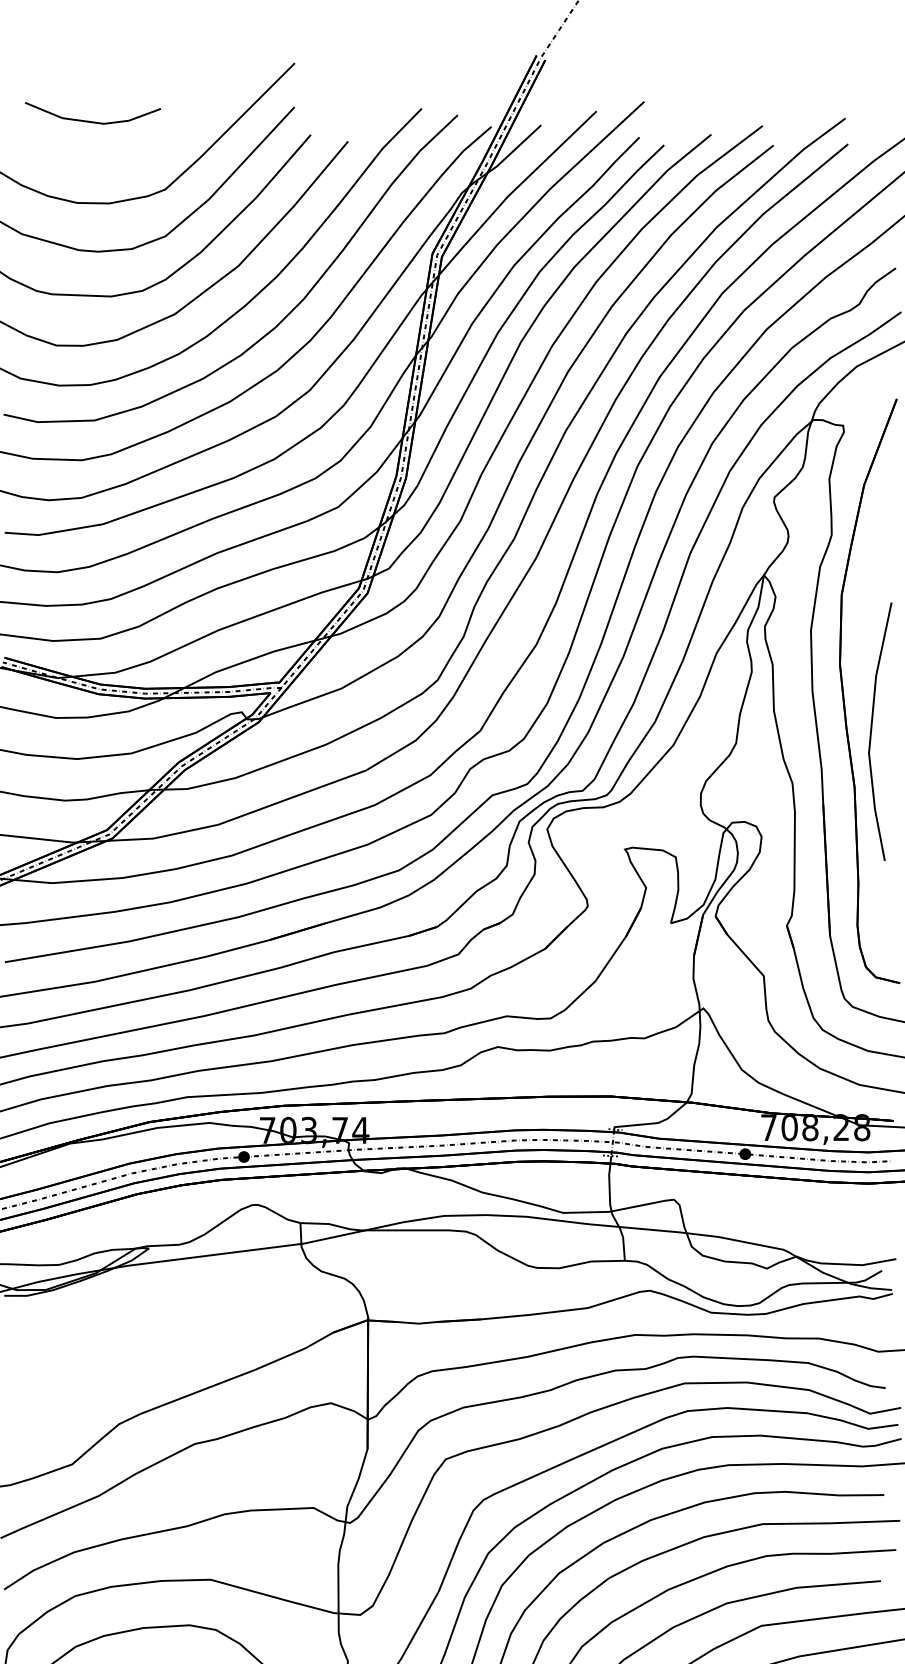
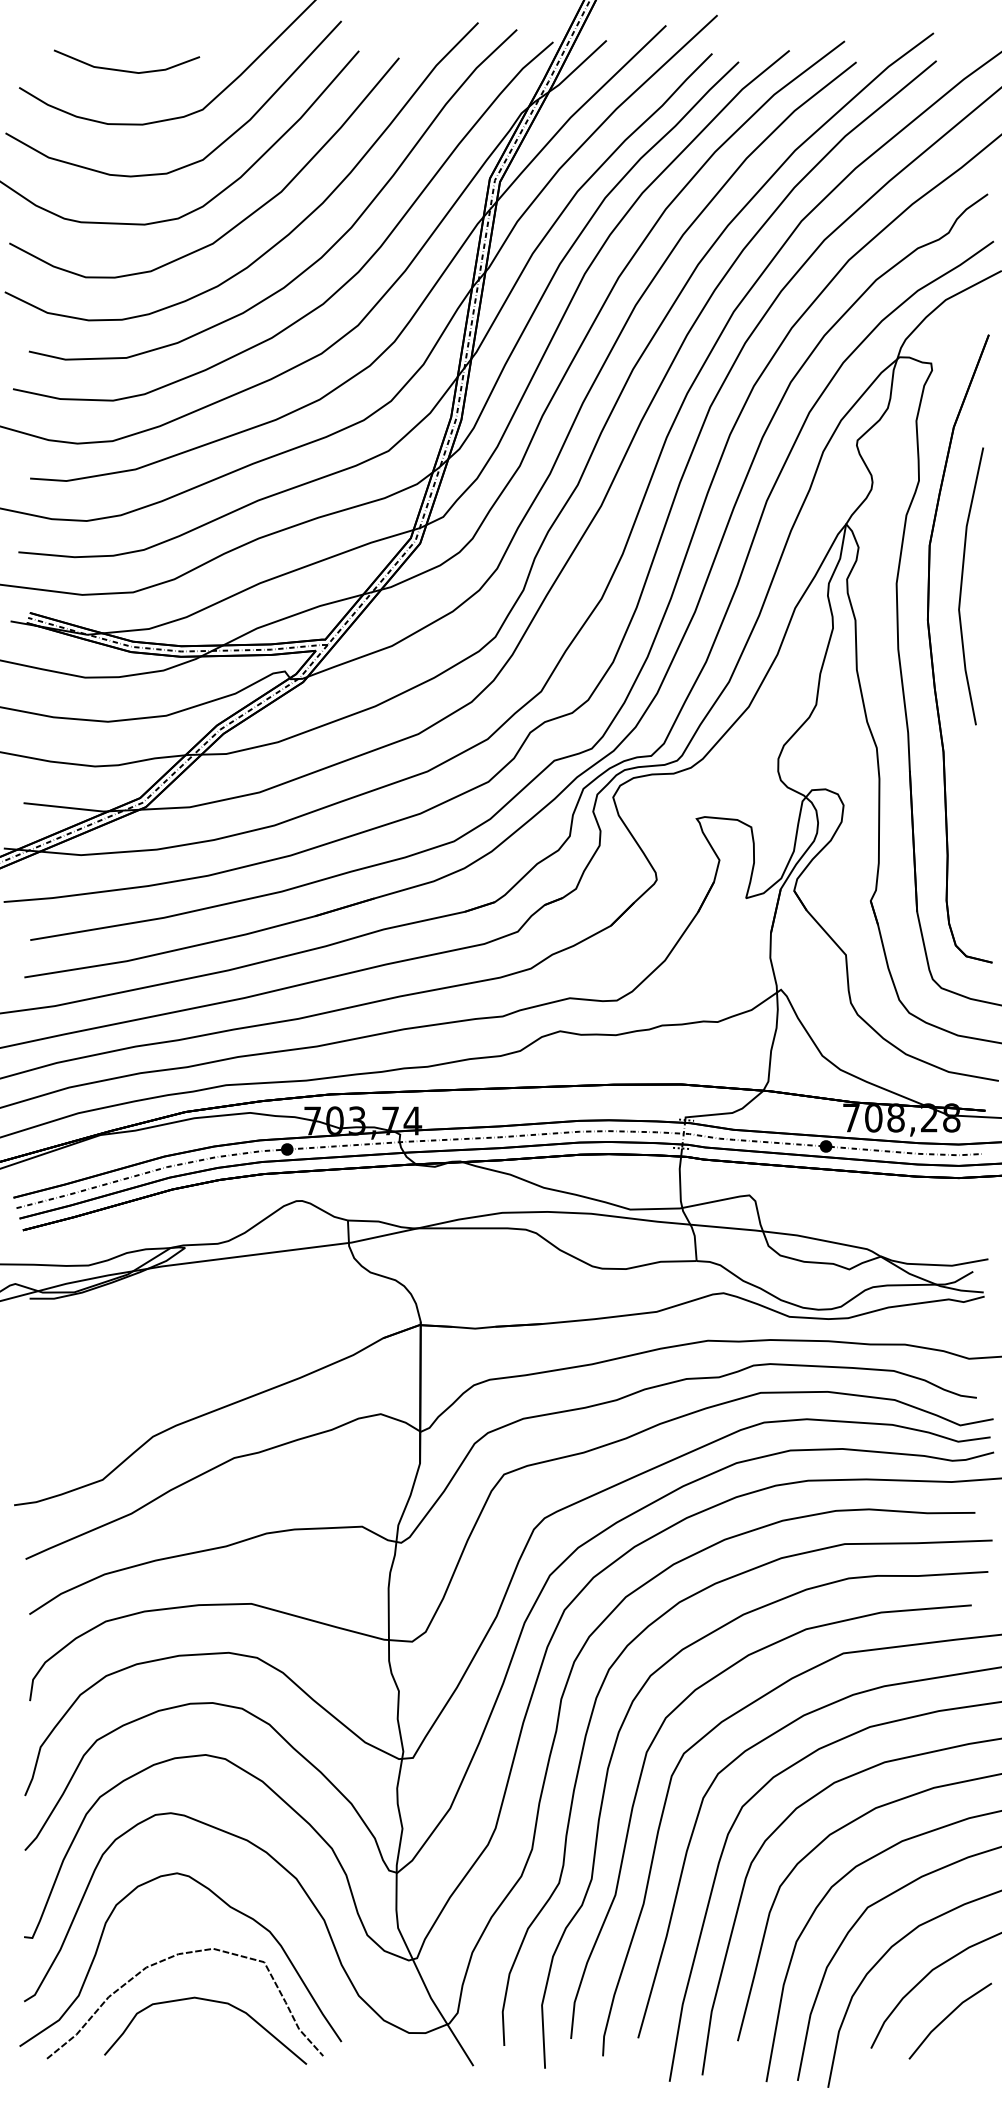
line: (93, 121) -> (127, 70), moved
line: (872, 731) -> (962, 586), moved

